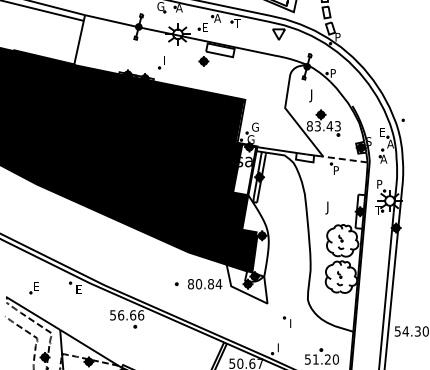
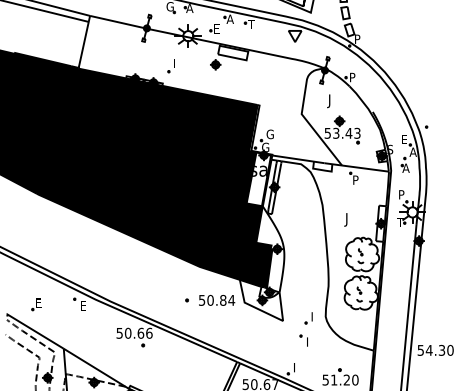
text: (309, 126) -> (327, 133), 83.43 -> 53.43
line: (344, 159) -> (364, 168), dashed -> solid
text: (190, 284) -> (201, 300), 80.84 -> 50.84
part: (291, 301) -> (308, 318), added
text: (121, 315) -> (128, 333), 56.66 -> 50.66

